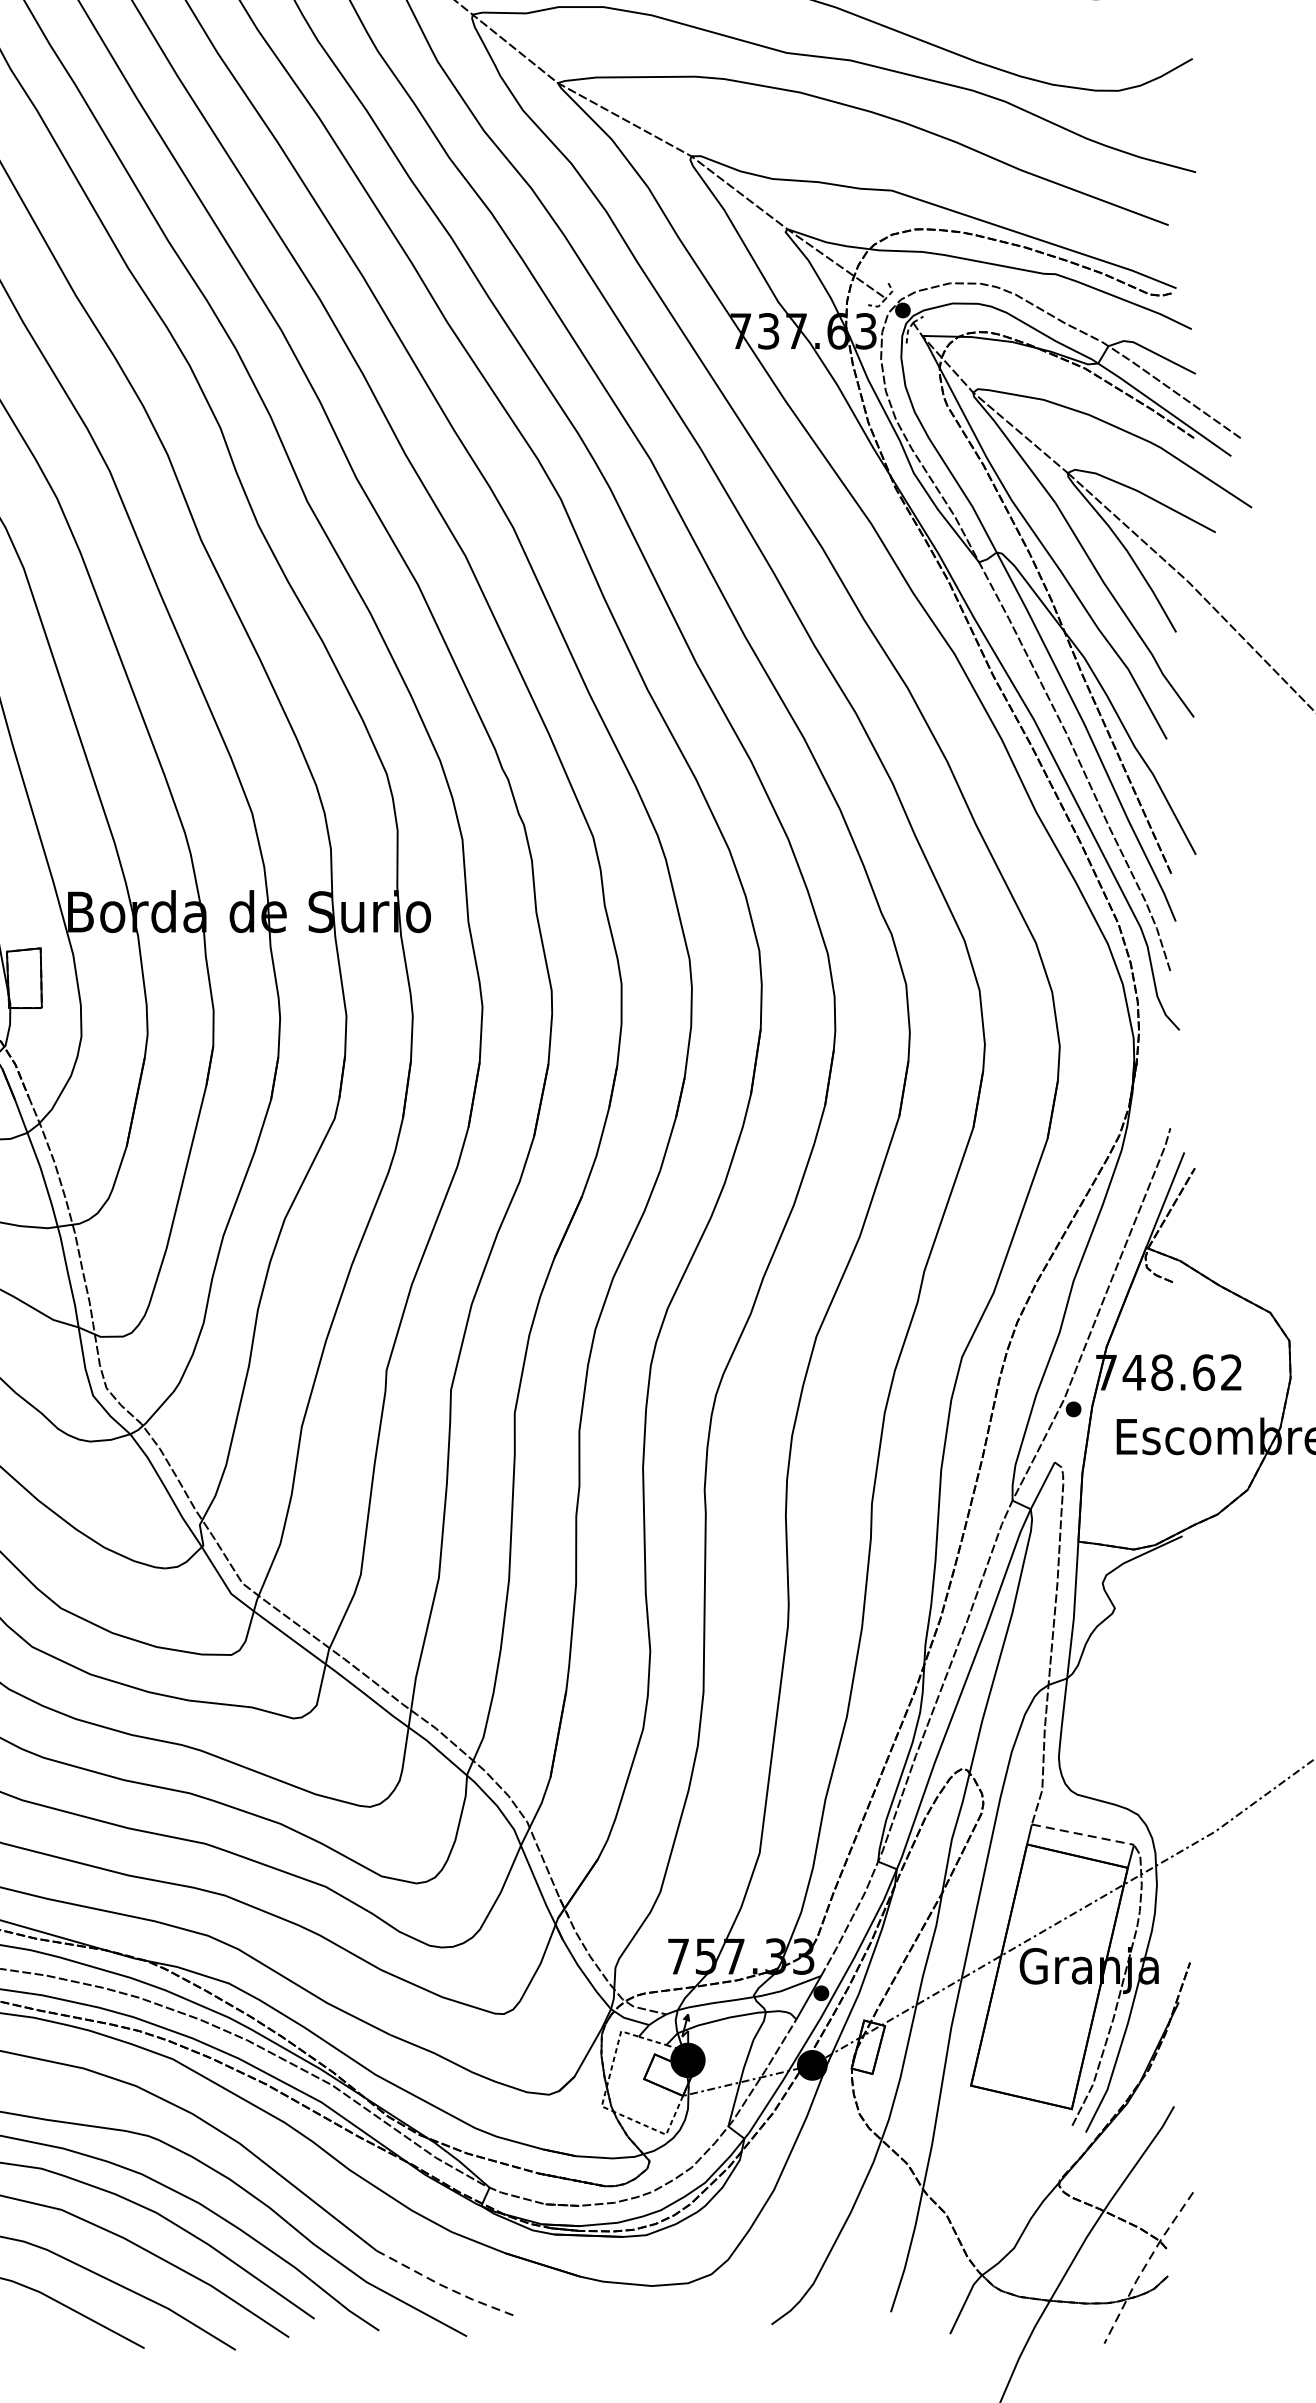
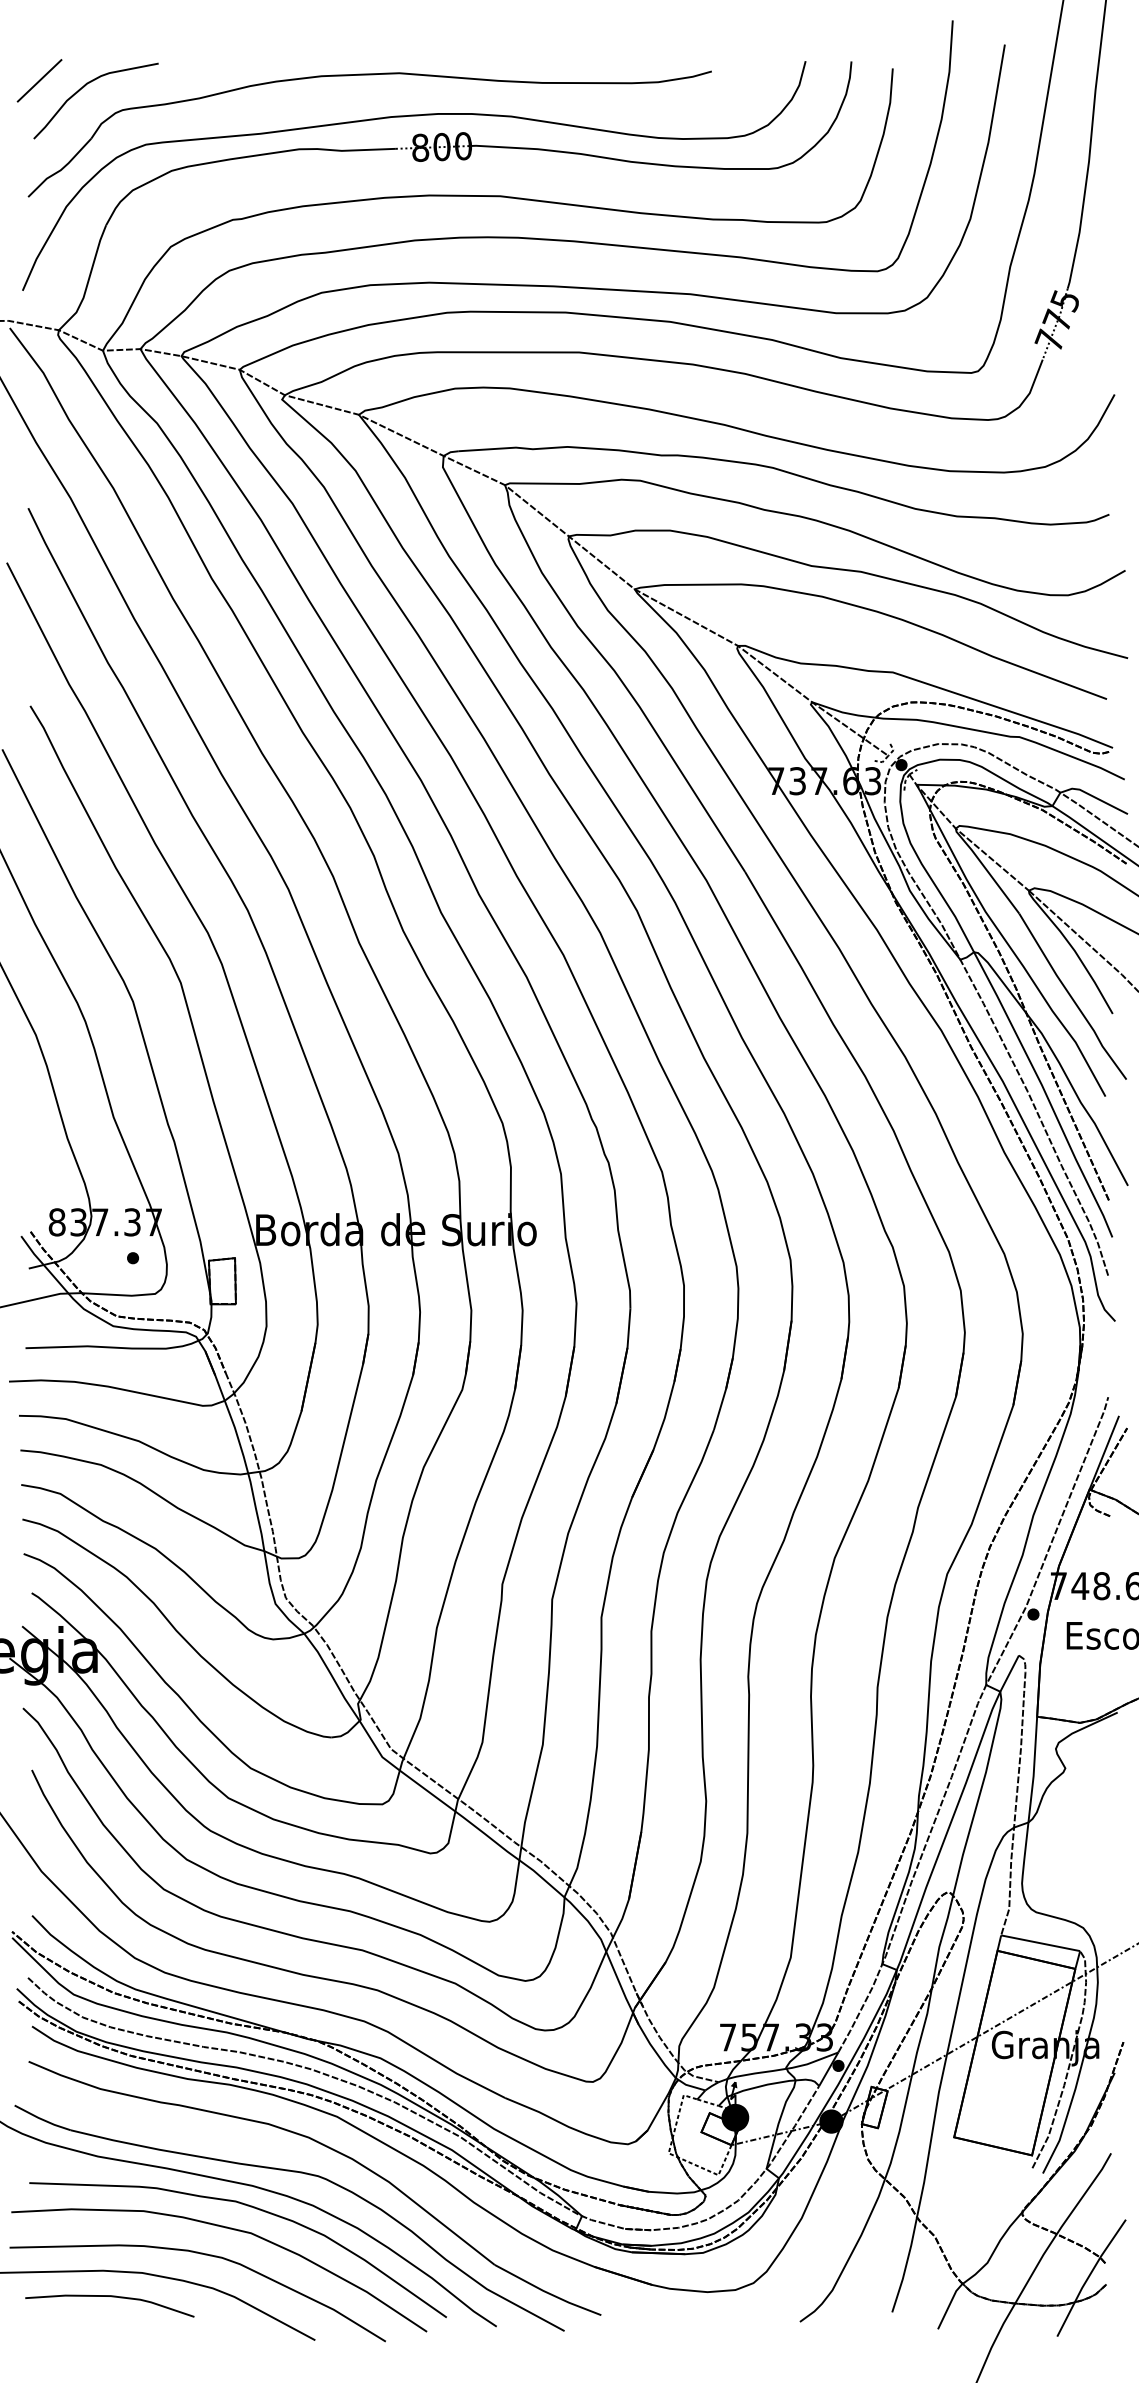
line: (1084, 1834) -> (1041, 1943), dashed -> solid
line: (1146, 2265) -> (1089, 2276), dashed -> solid
line: (443, 2286) -> (546, 2292), dashed -> solid

